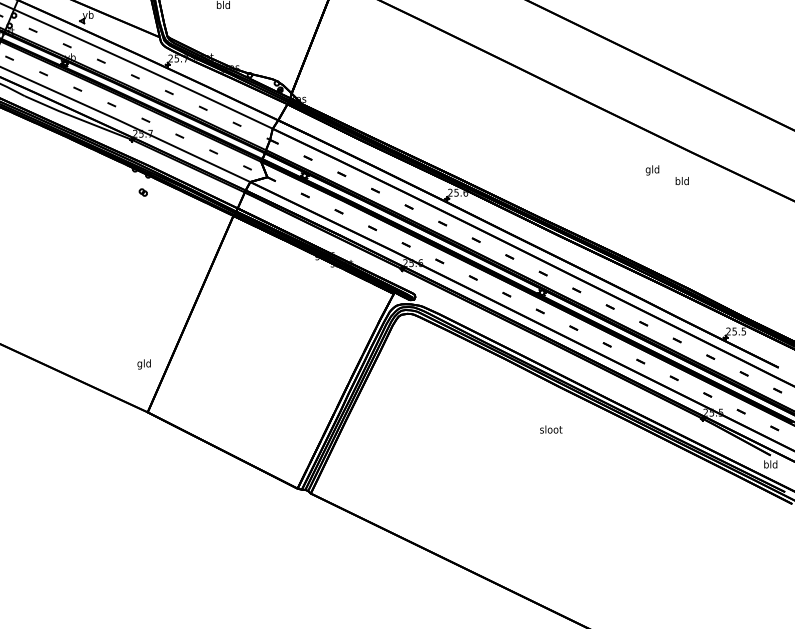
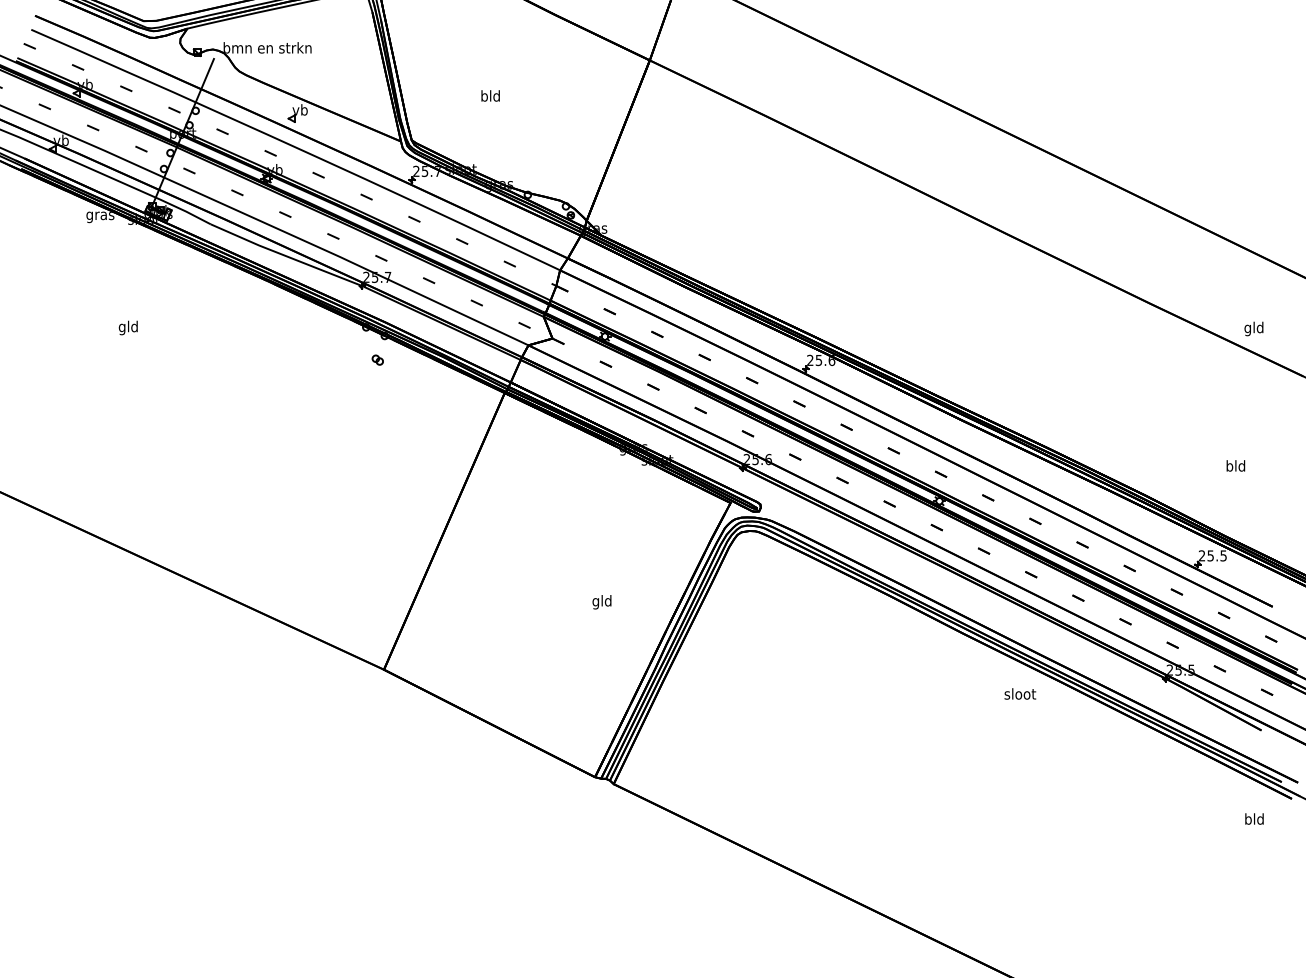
text: (652, 170) -> (1253, 328), moved
text: (682, 180) -> (1235, 465), moved
text: (143, 364) -> (601, 602), moved
text: (551, 429) -> (1020, 693), moved
text: (770, 464) -> (1254, 818), moved

